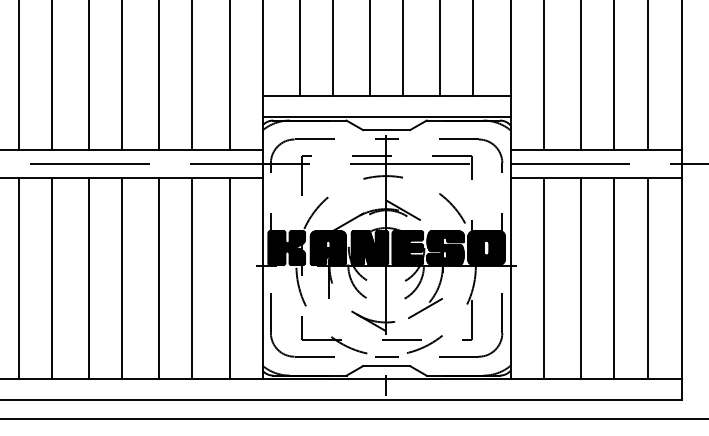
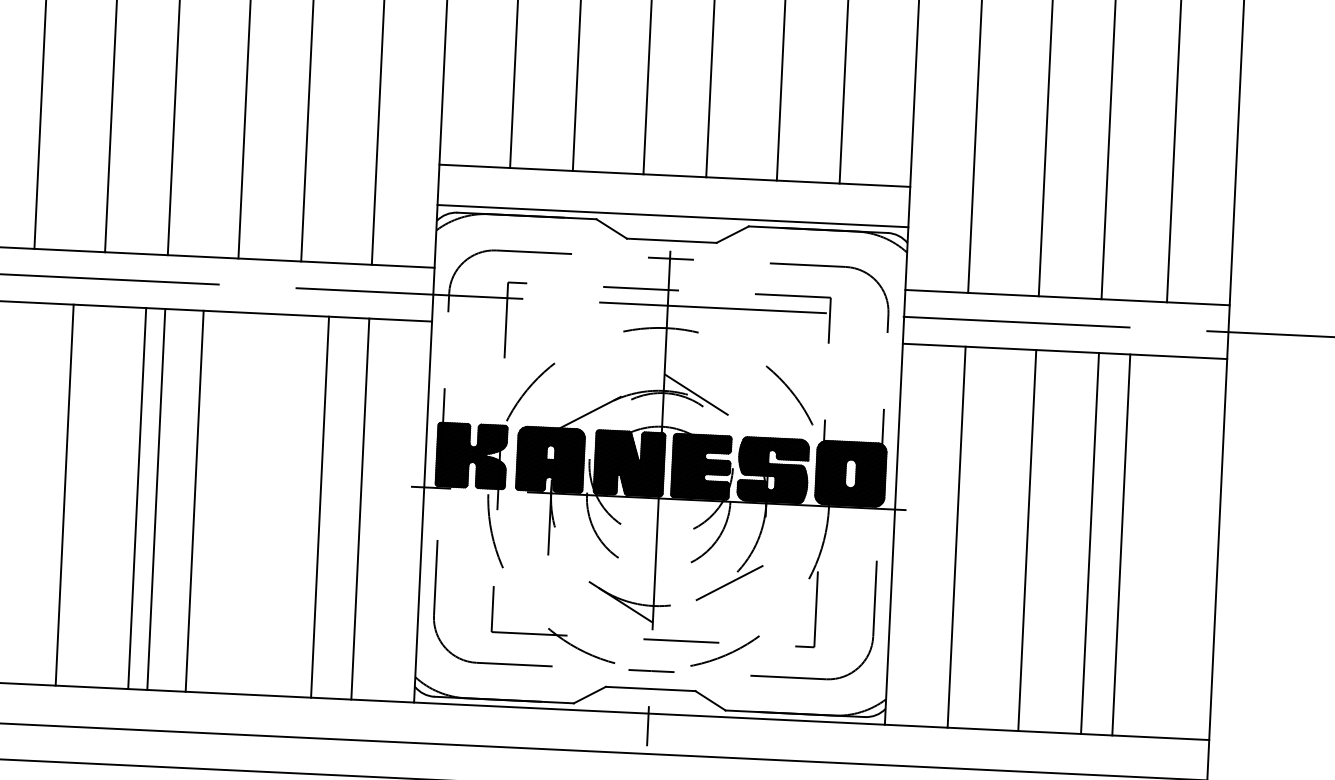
line: (51, 278) -> (64, 494), moved
line: (88, 278) -> (136, 497), moved
line: (159, 278) -> (195, 500), moved
line: (192, 278) -> (320, 506), moved
line: (648, 278) -> (1121, 544), moved

